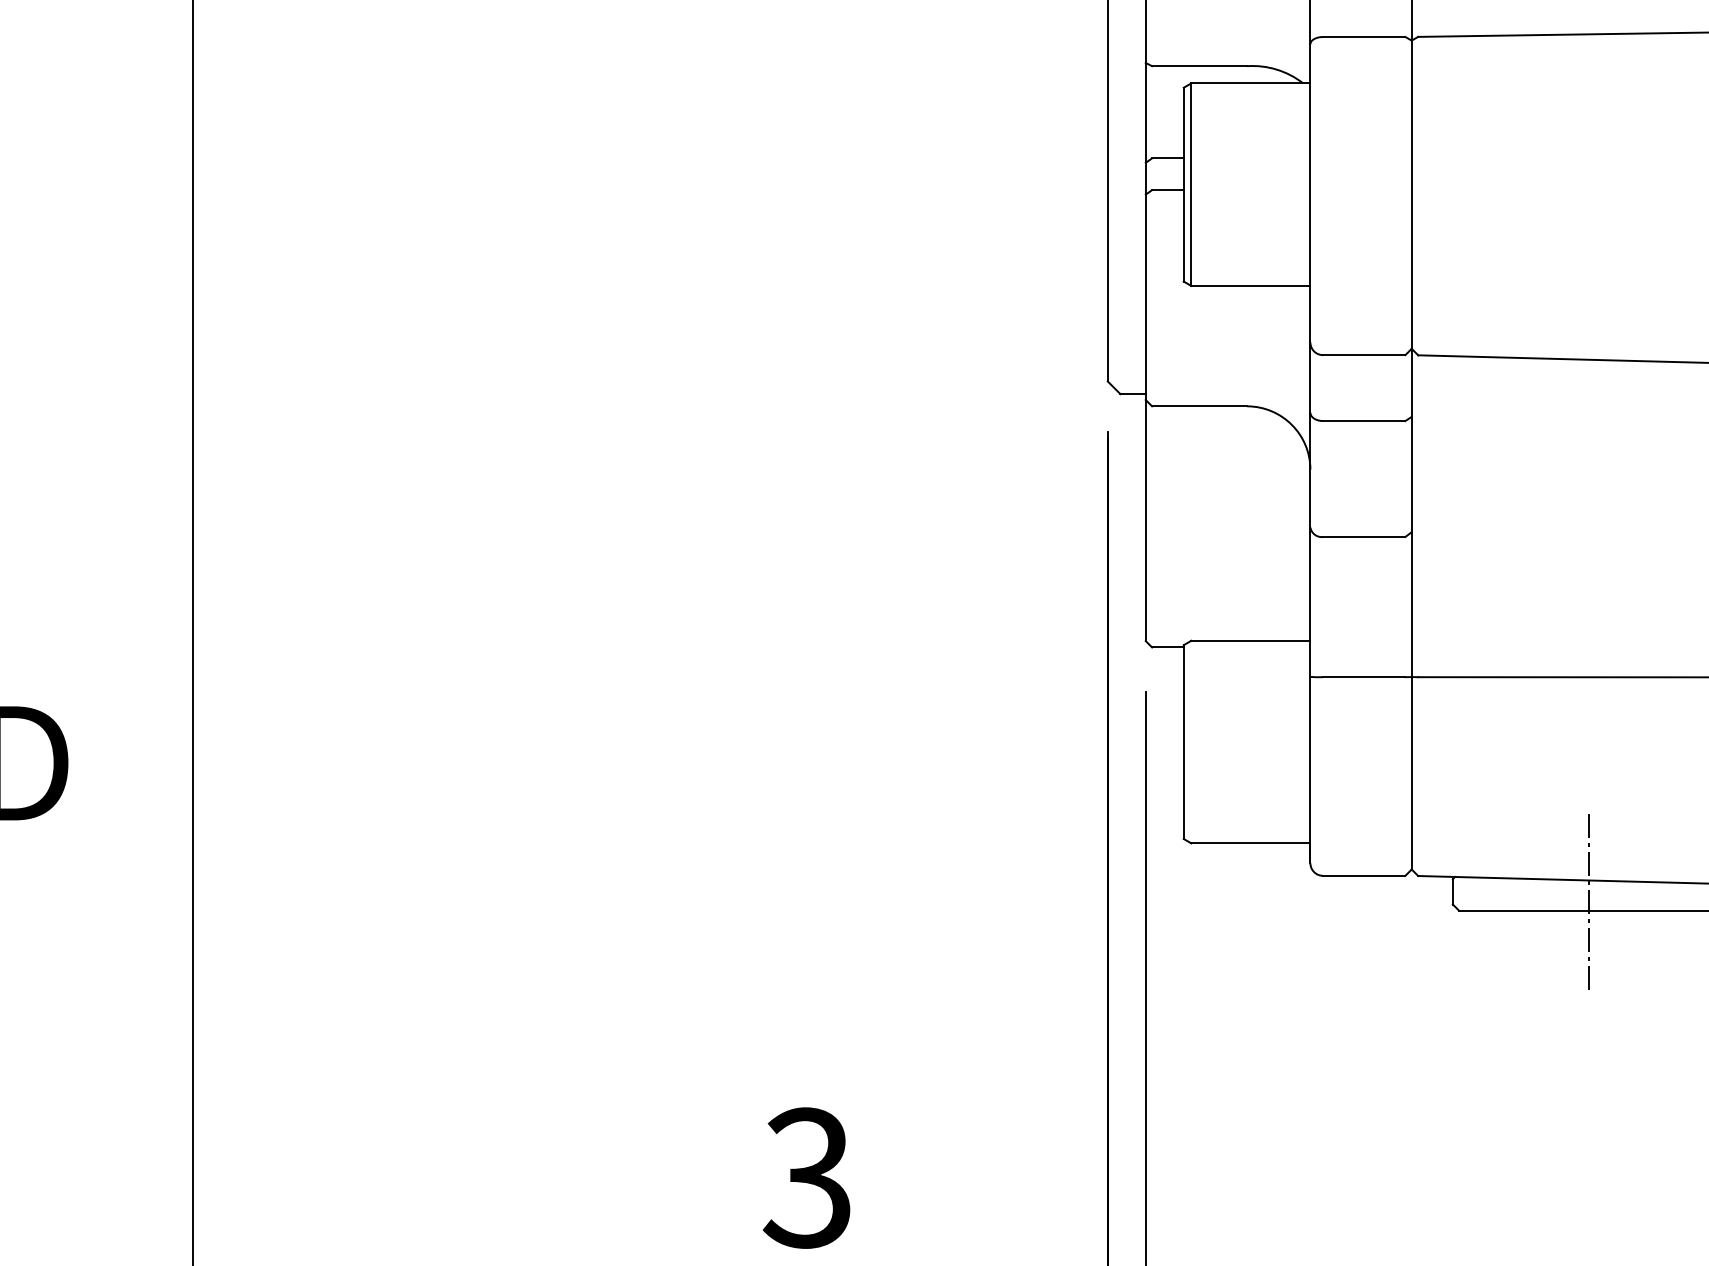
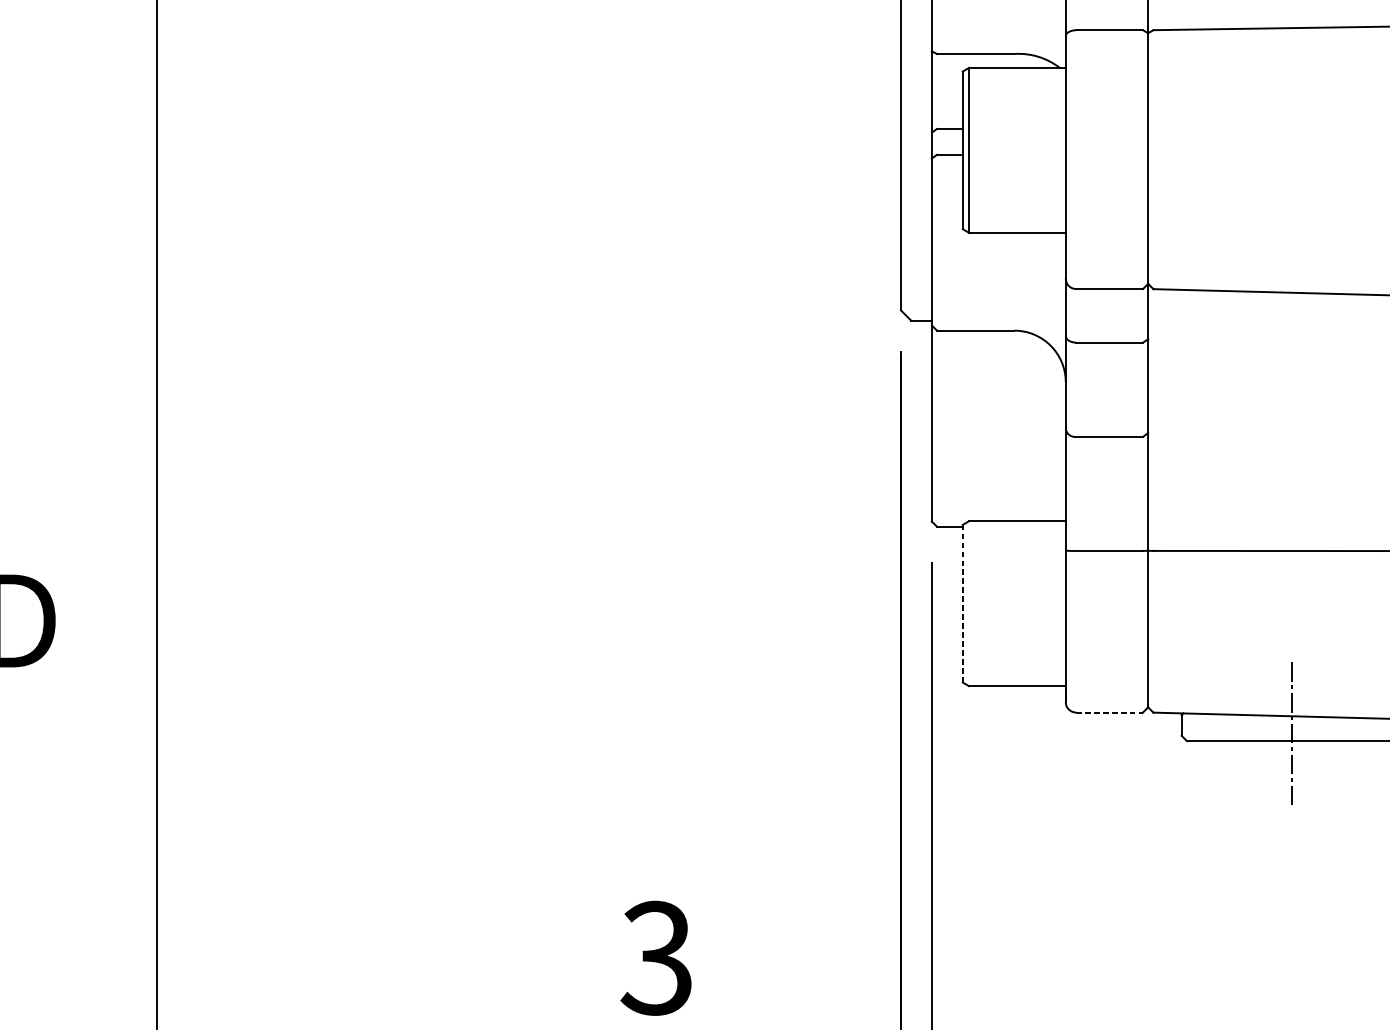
line: (1183, 742) -> (962, 604), solid -> dashed
line: (1364, 875) -> (1109, 712), solid -> dashed

